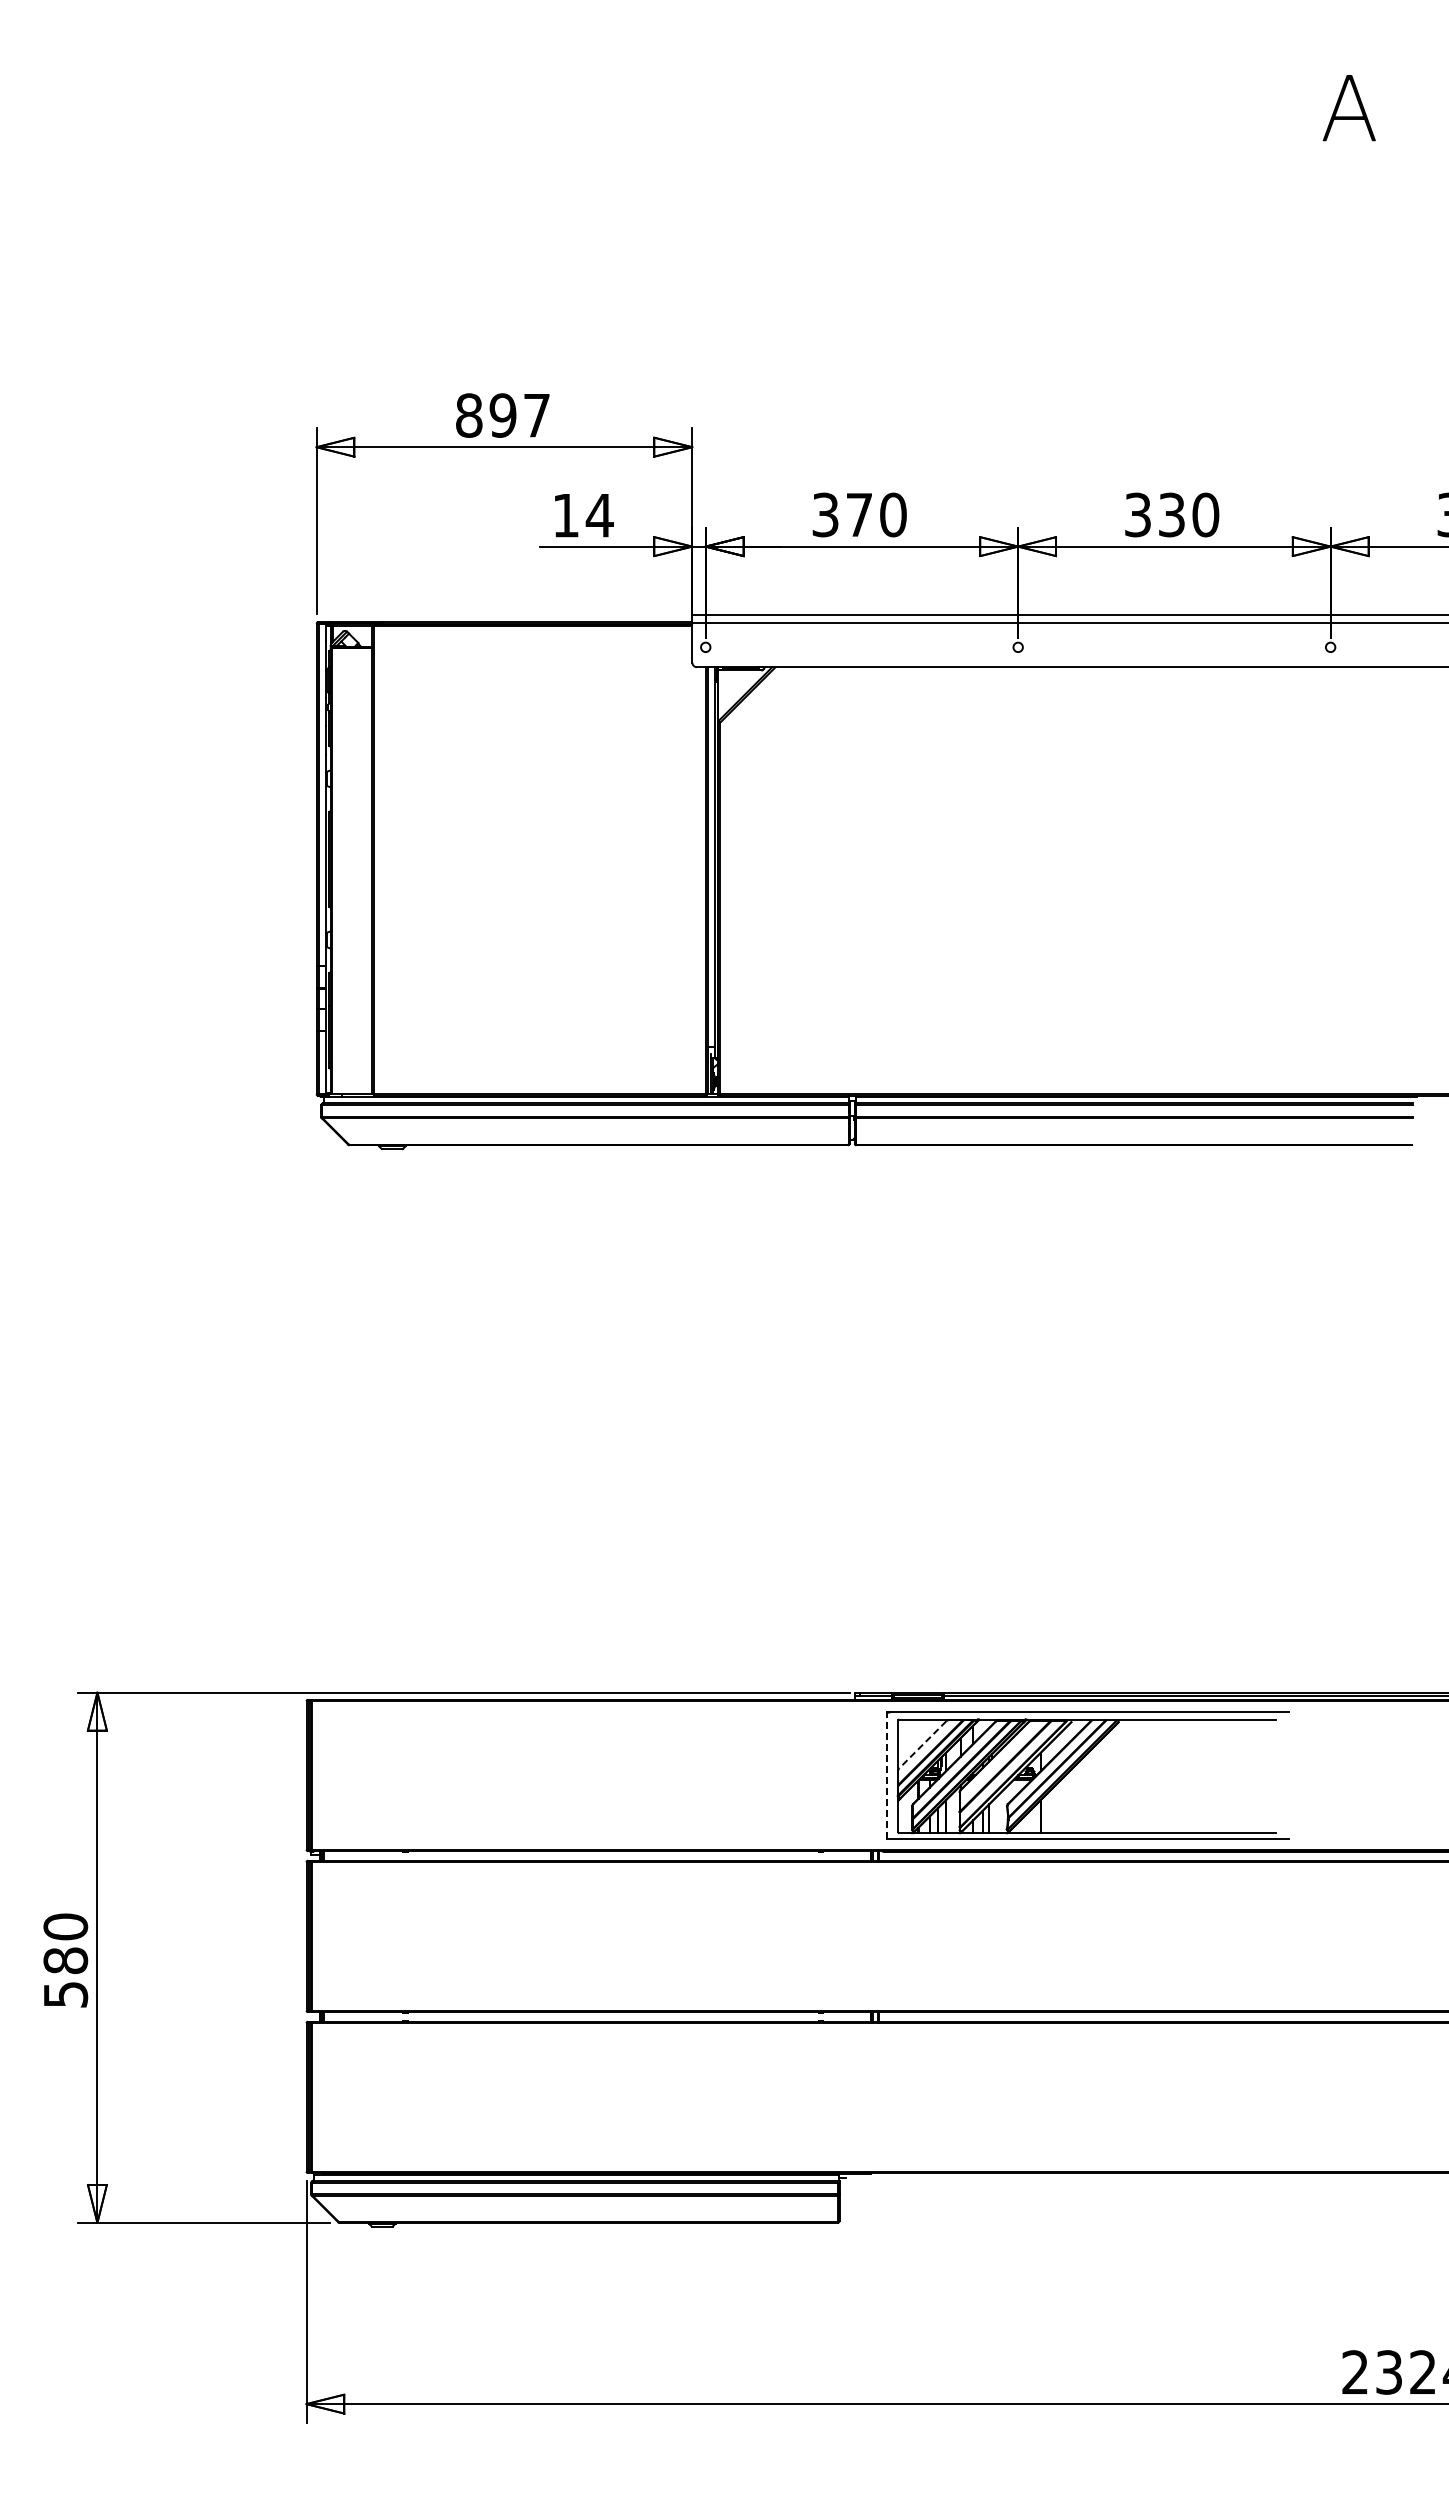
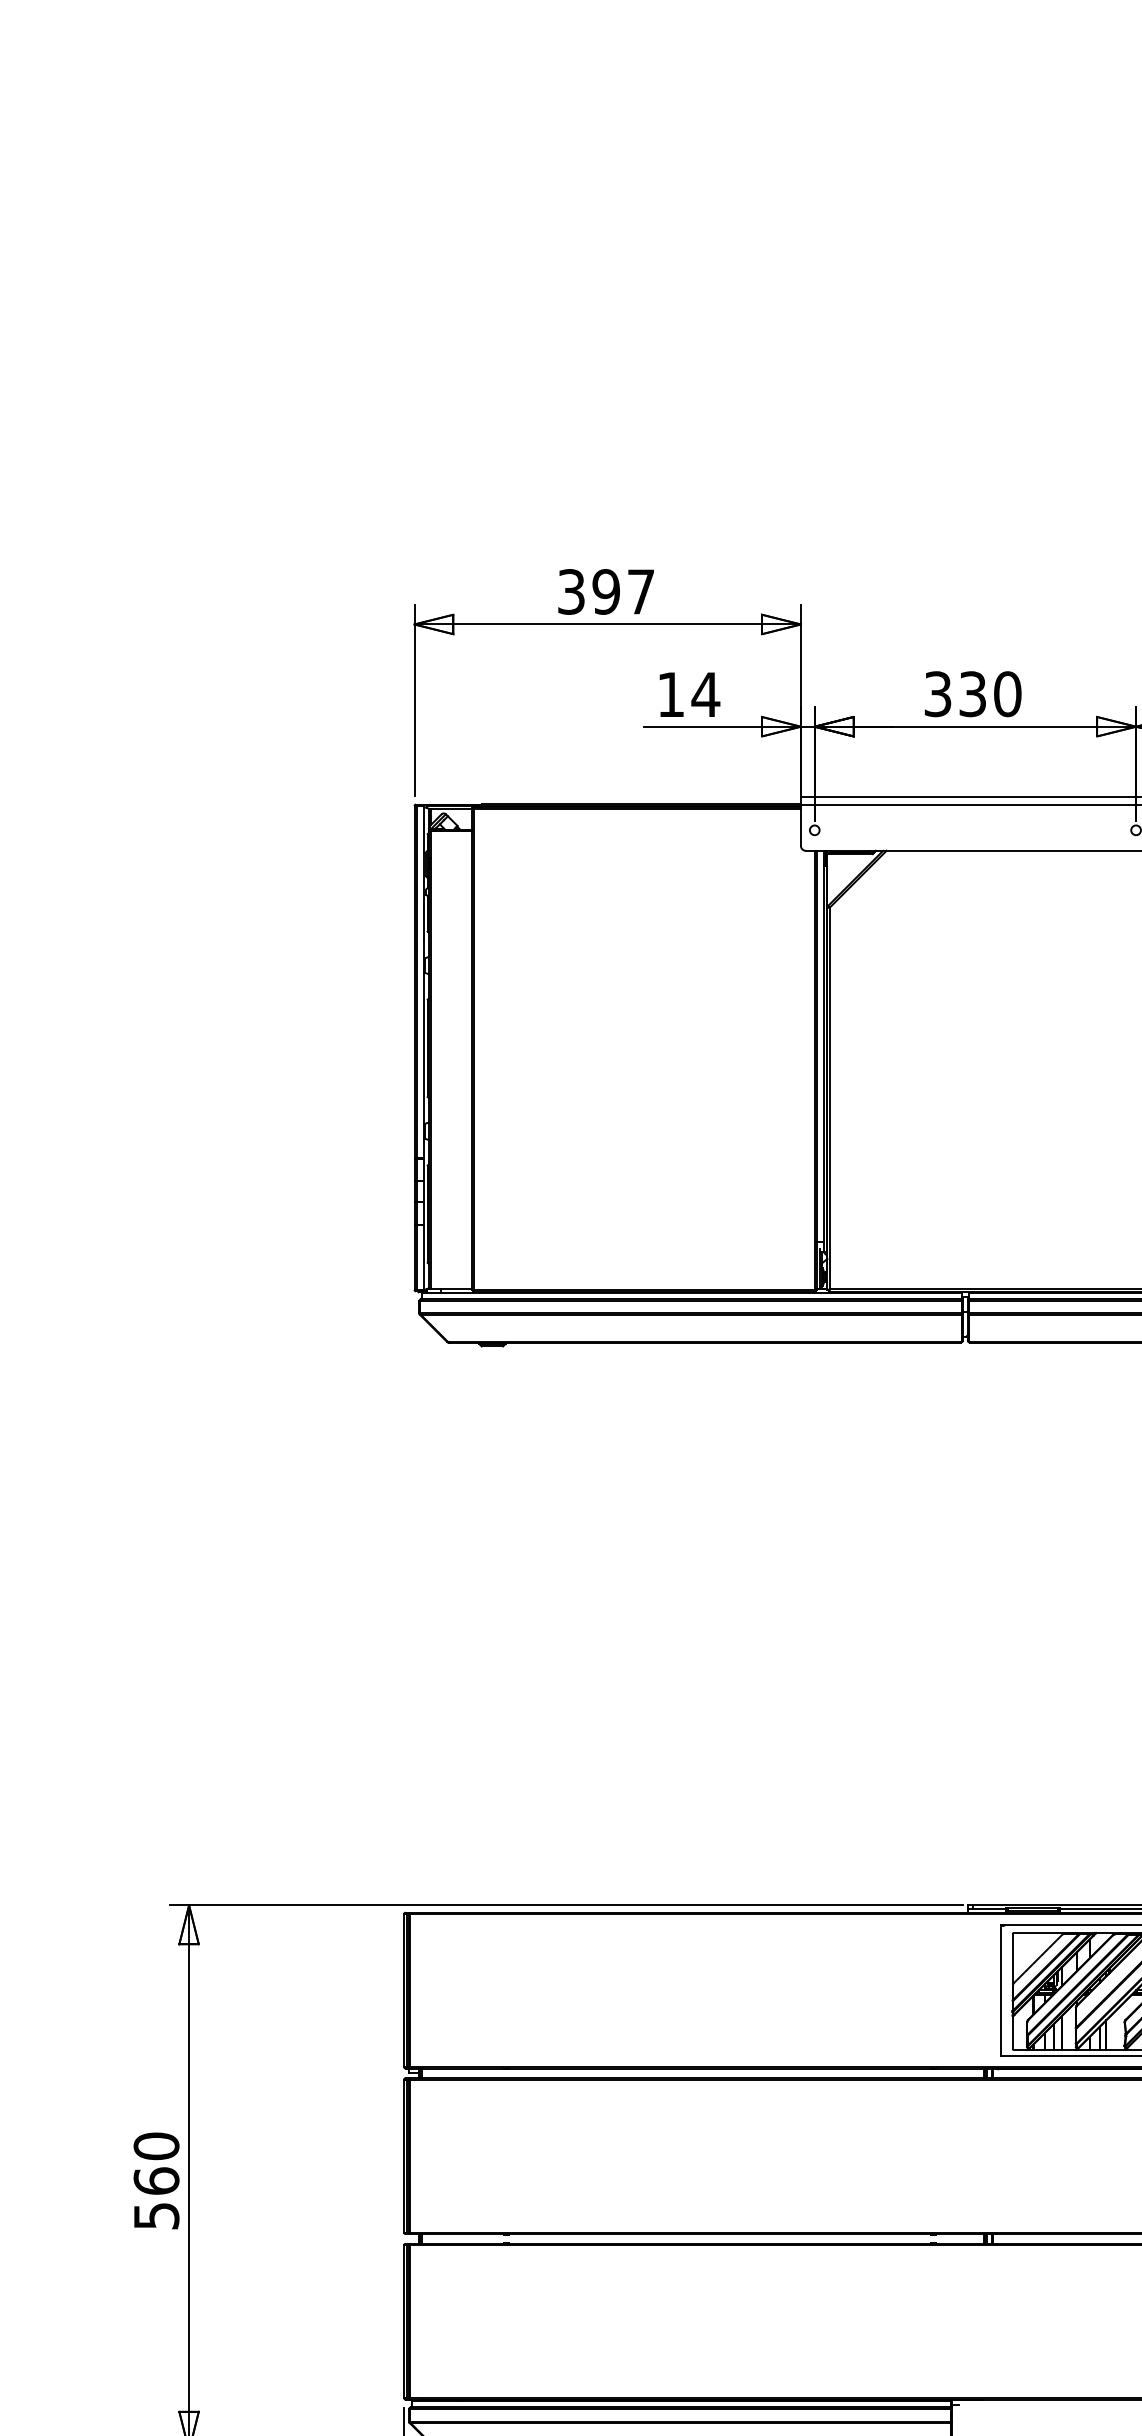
text: (469, 415) -> (571, 591), 897 -> 397
text: (859, 514) -> (972, 693), 370 -> 330
line: (922, 1745) -> (1037, 1959), dashed -> solid
line: (886, 1775) -> (1000, 1990), dashed -> solid
text: (65, 1960) -> (156, 2180), 580 -> 560

